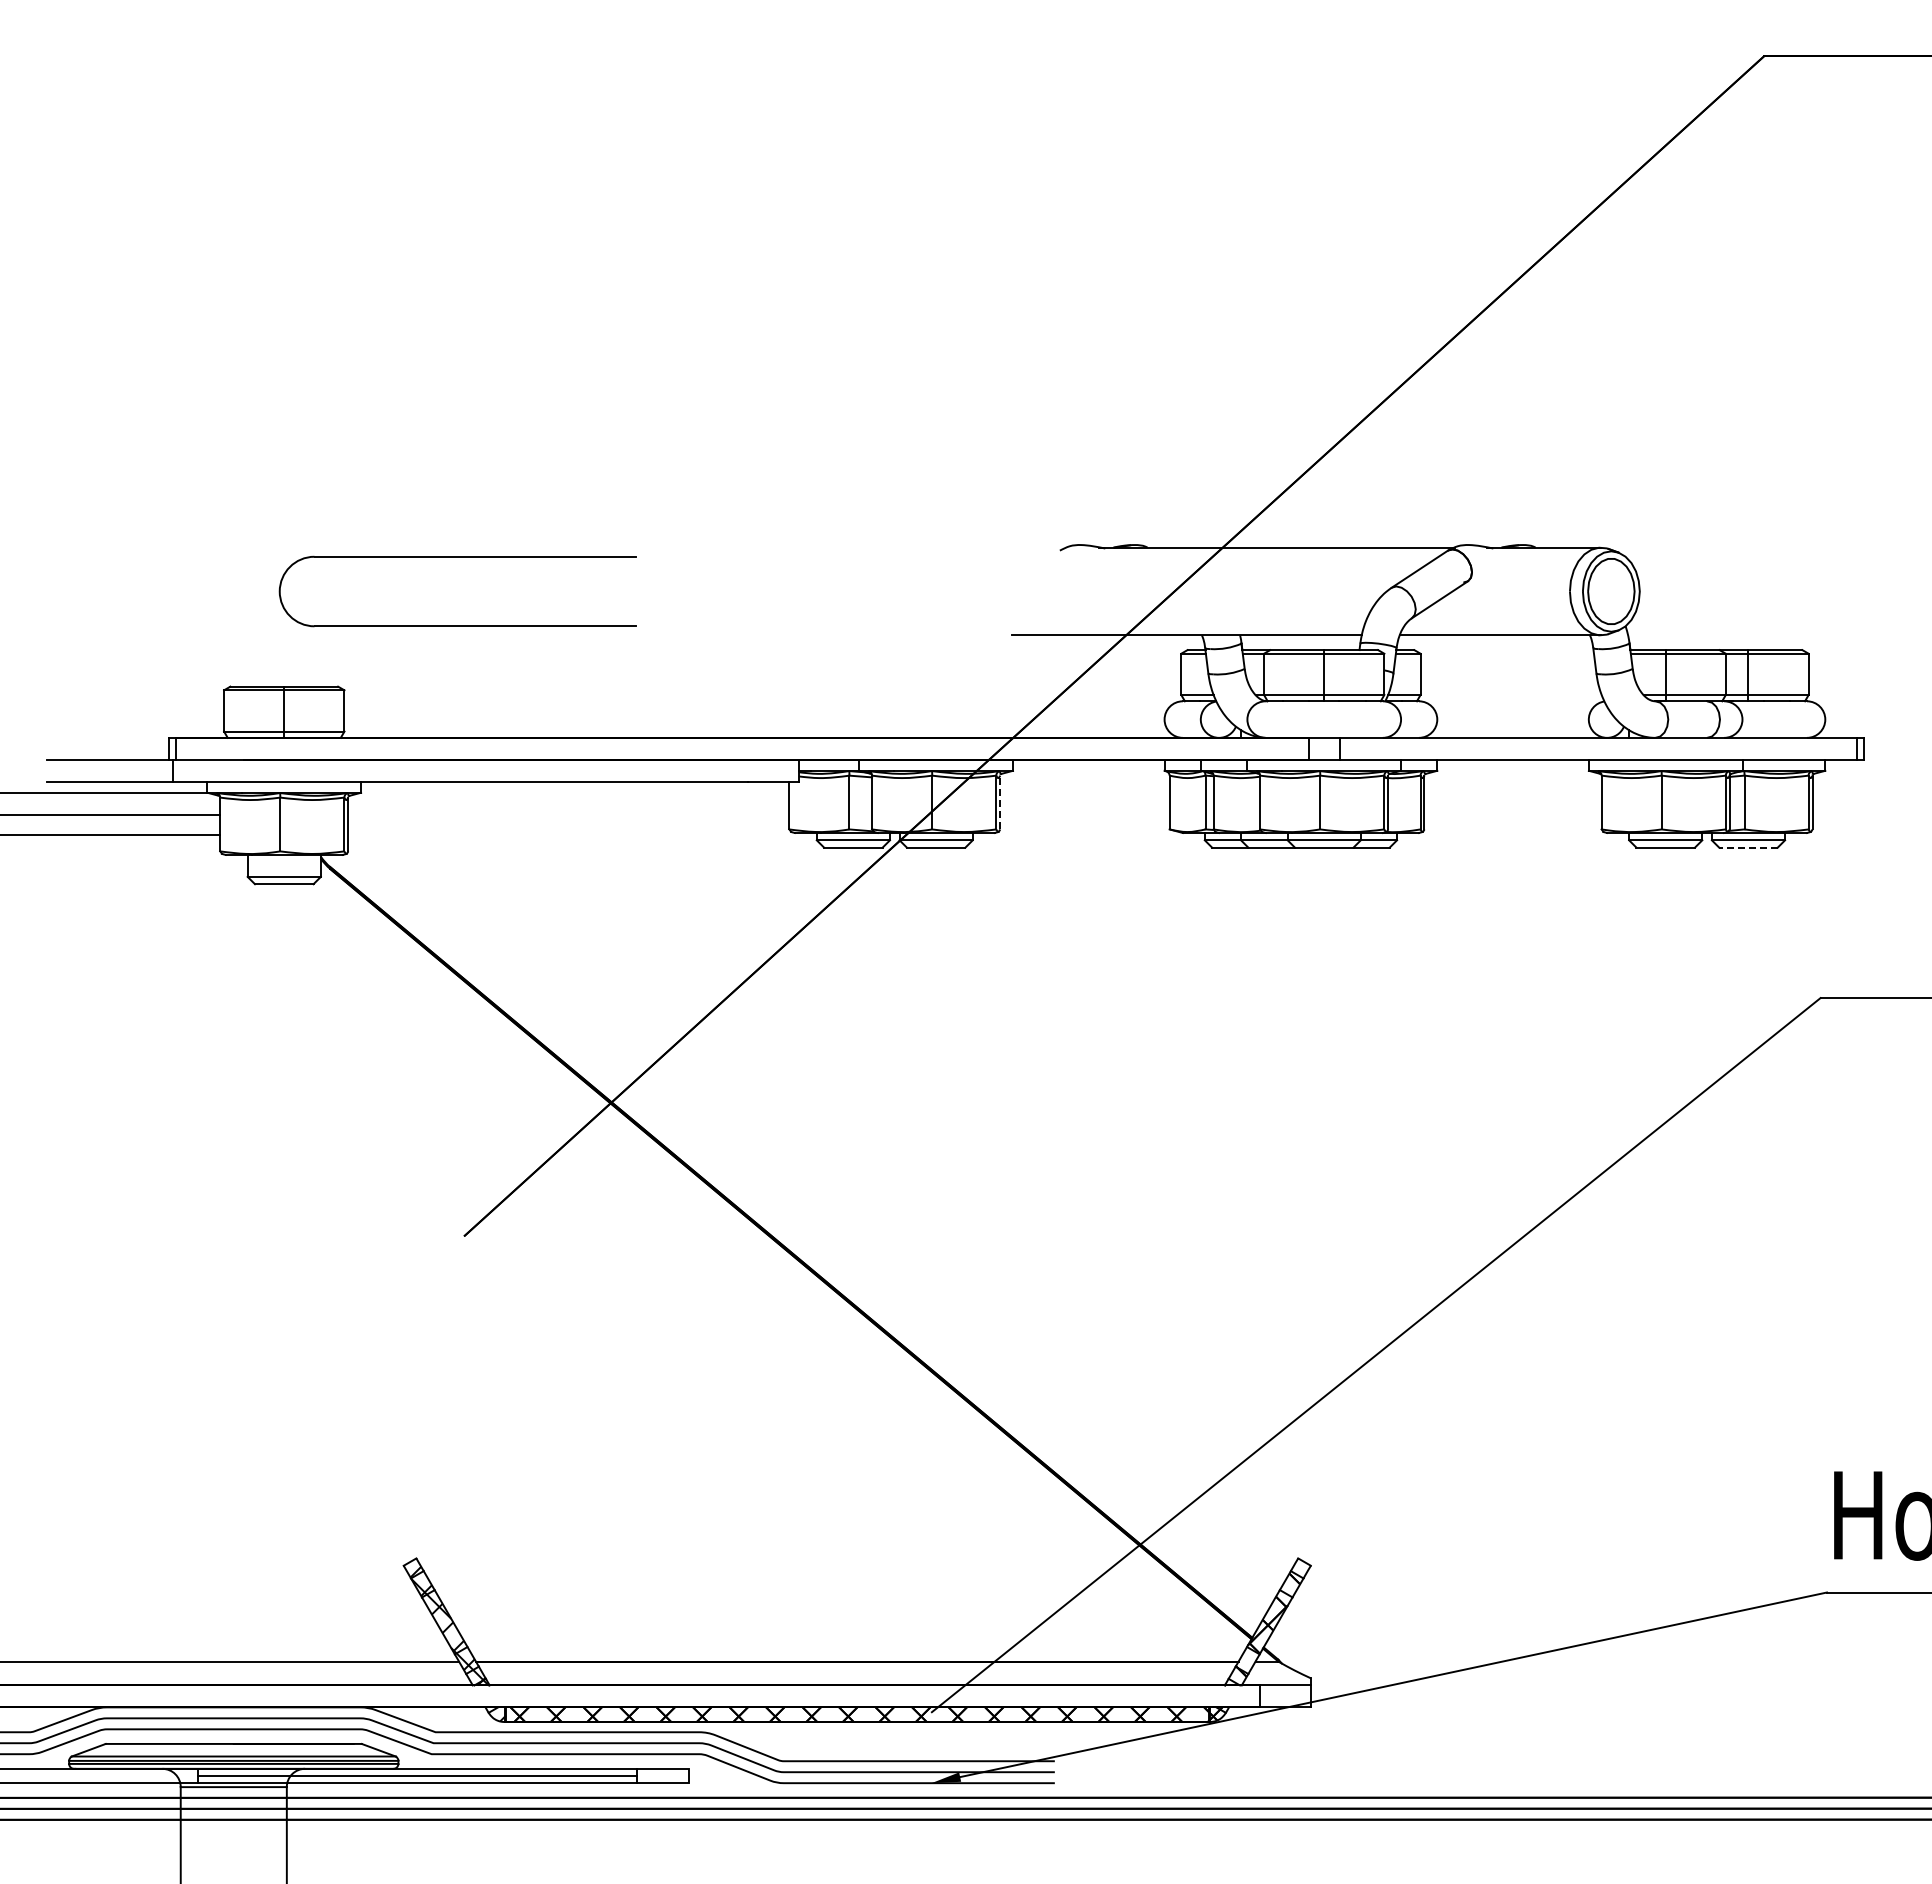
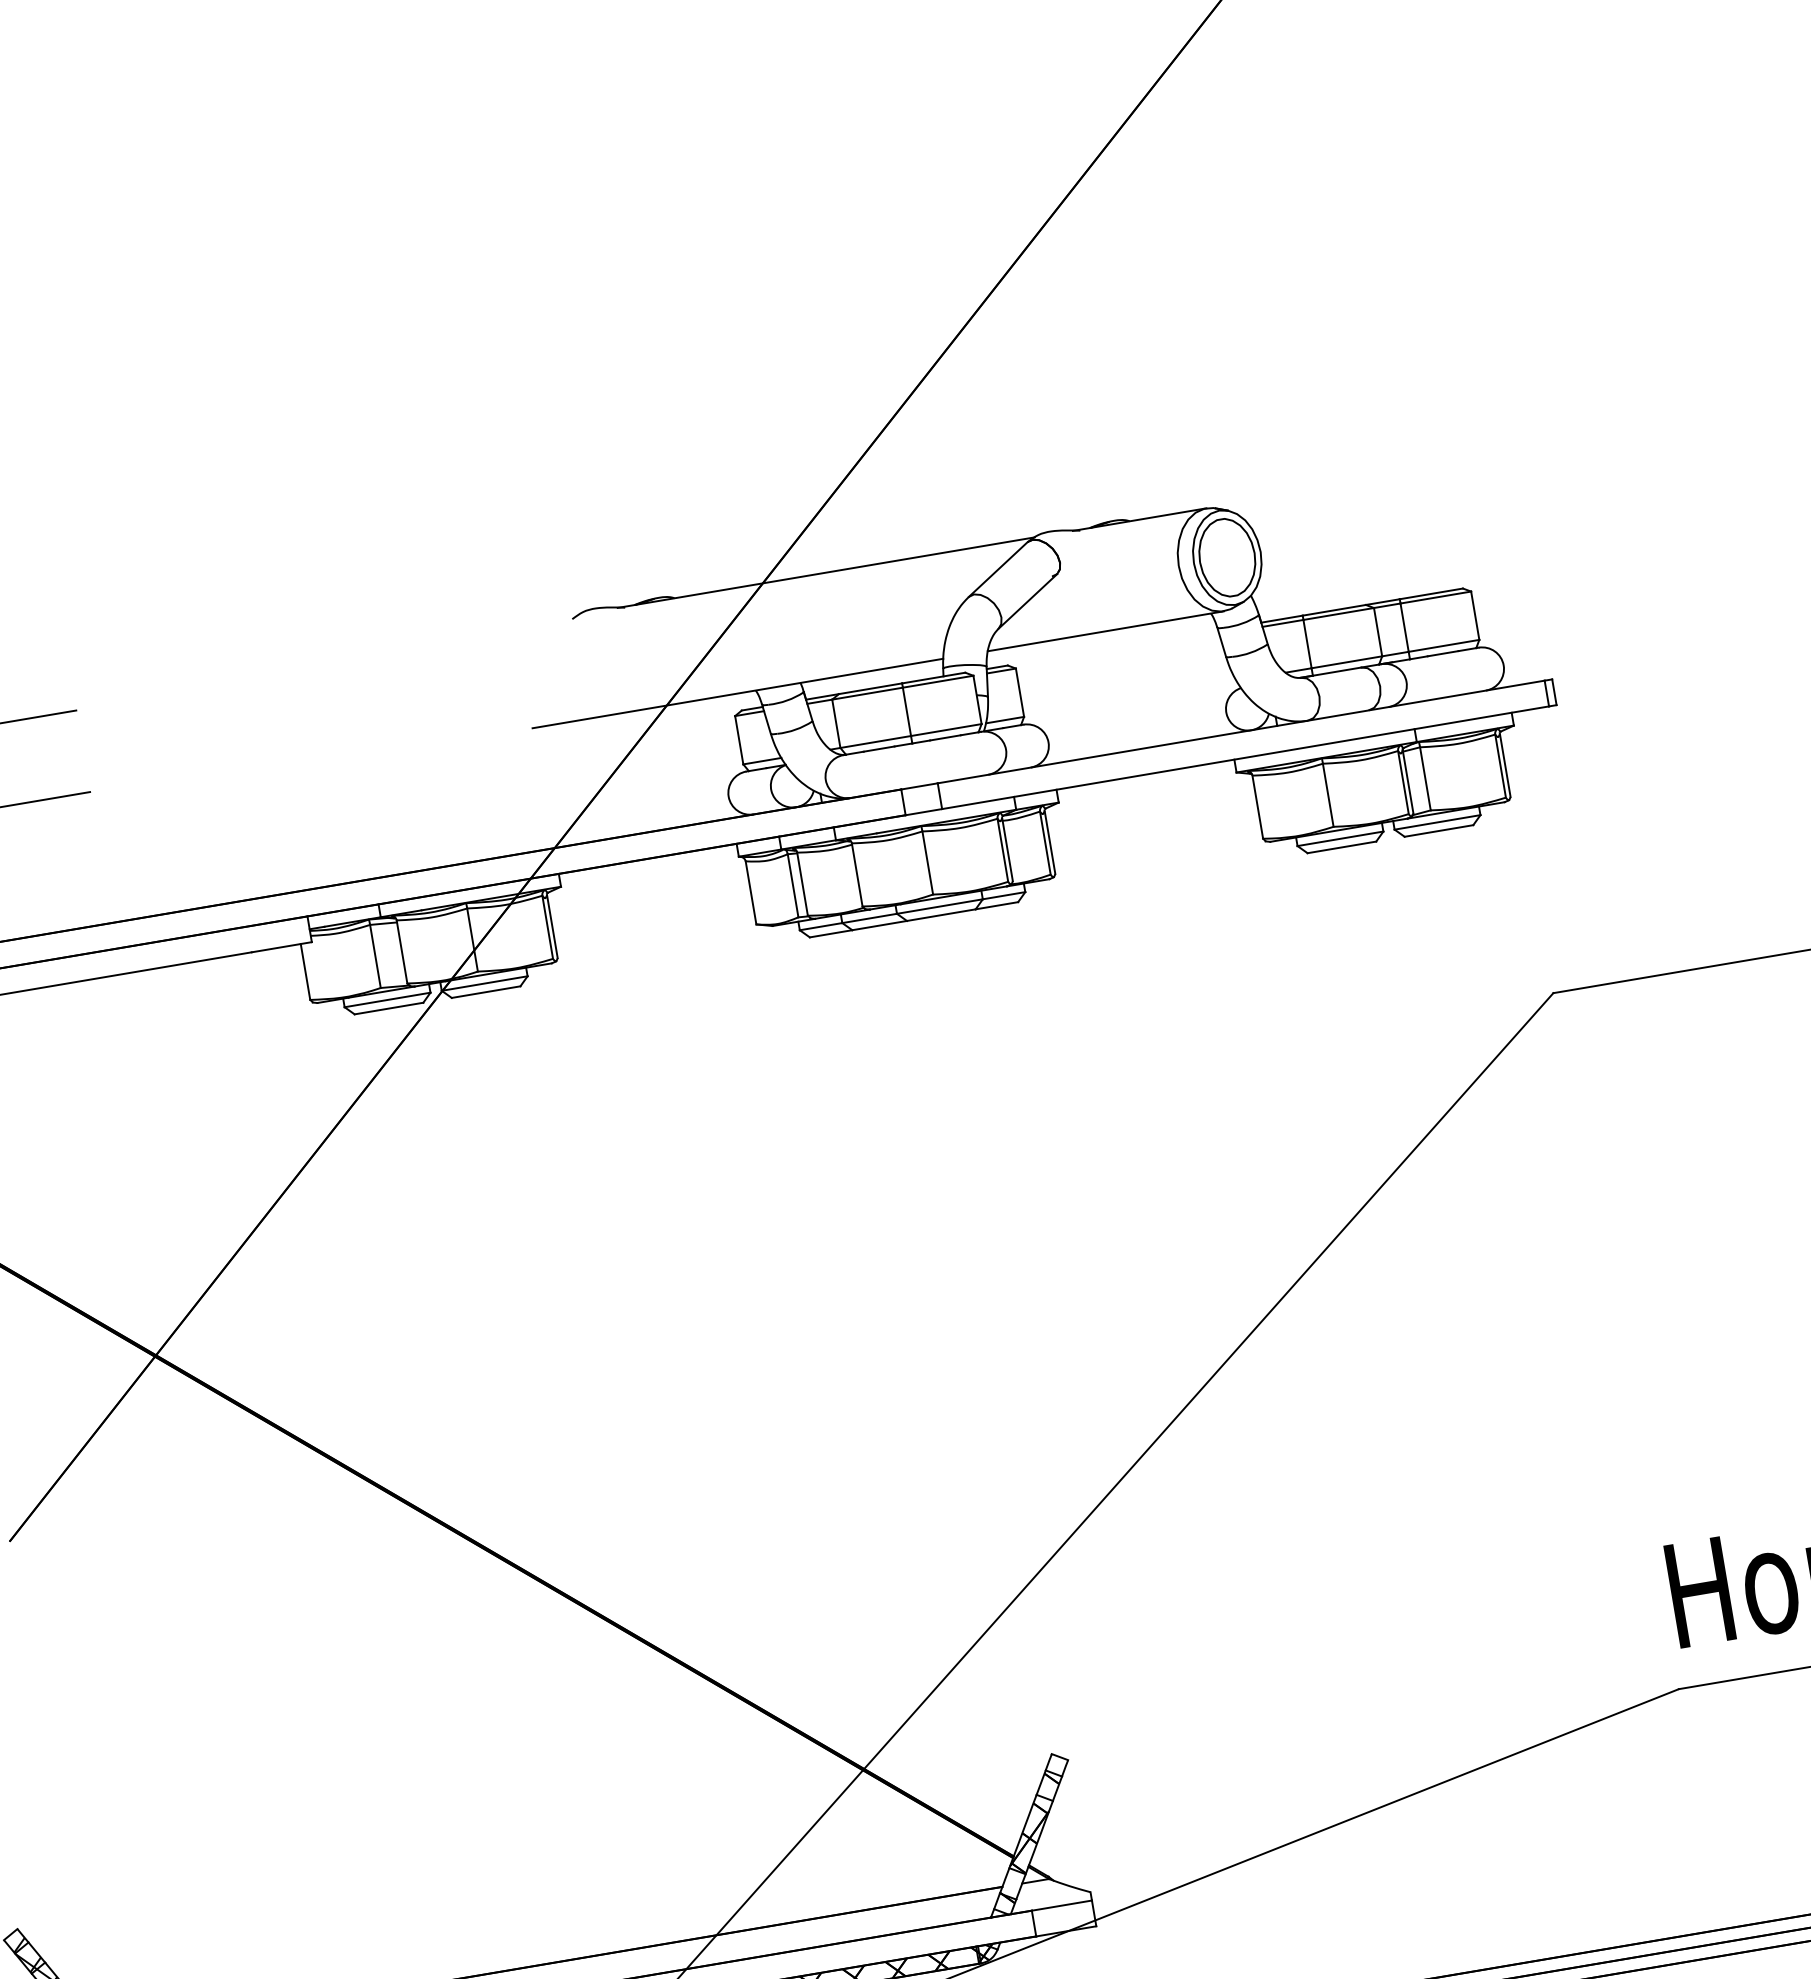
line: (1000, 802) -> (552, 926), dashed -> solid
line: (1747, 847) -> (1437, 831), dashed -> solid

